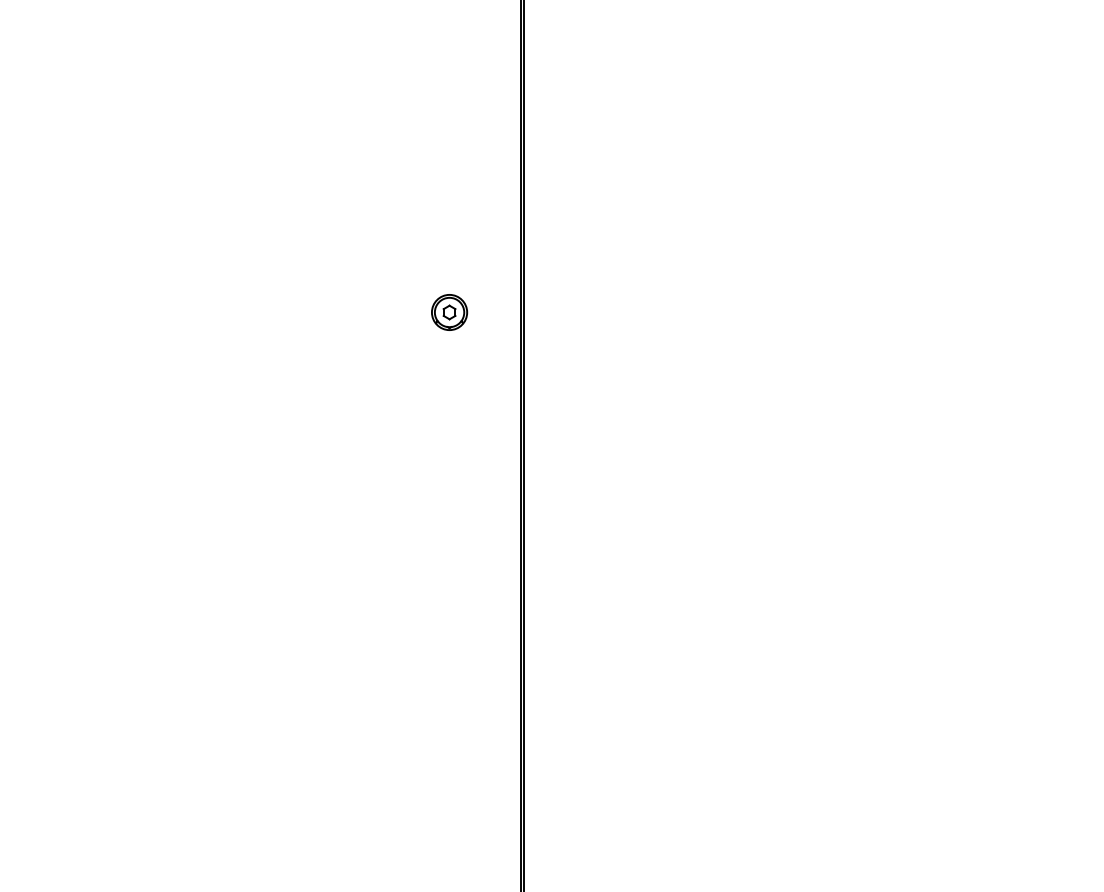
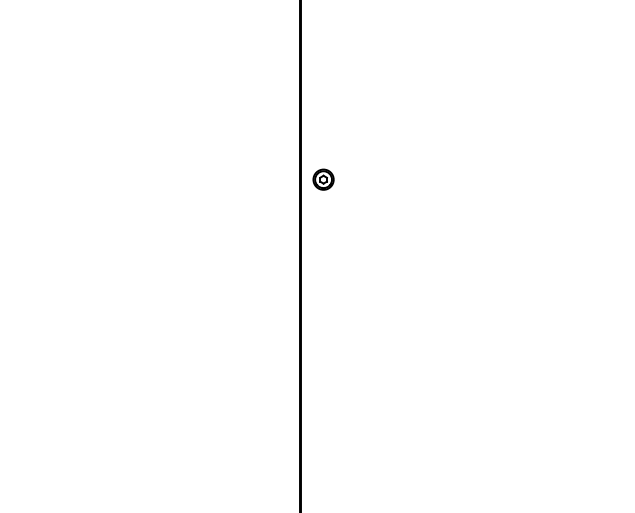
part: (449, 312) -> (323, 179), moved

